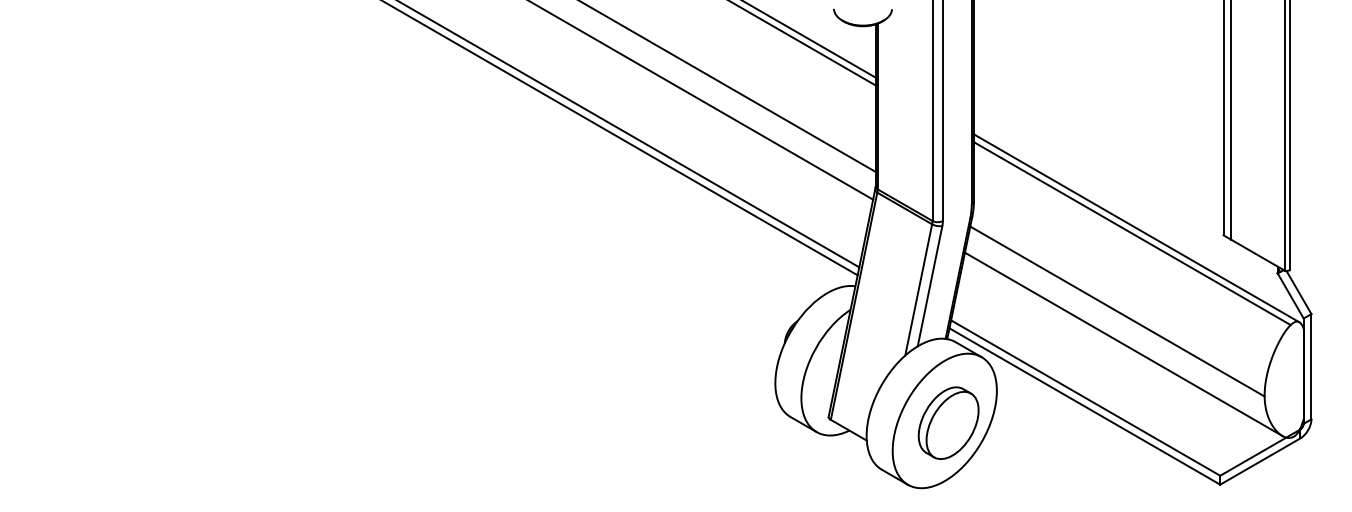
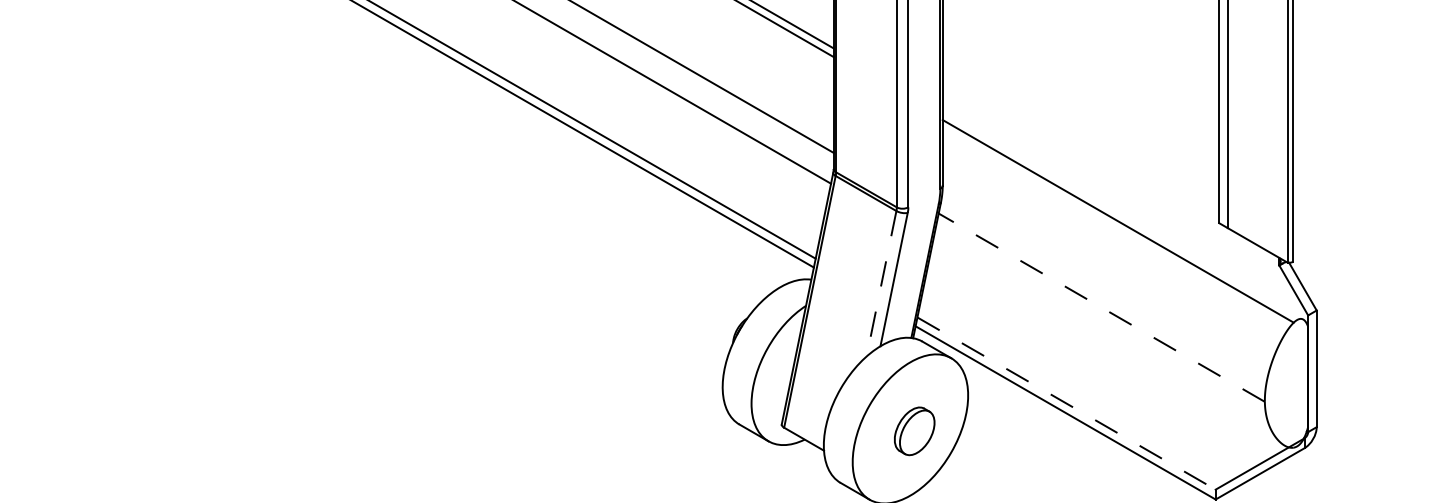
line: (1136, 228) -> (1122, 215), removed
line: (918, 289) -> (881, 283), solid -> dashed
line: (1117, 311) -> (1101, 307), solid -> dashed
line: (1123, 344) -> (1108, 344), removed
line: (1086, 398) -> (1067, 404), solid -> dashed
part: (948, 422) -> (914, 430), size x0.6

